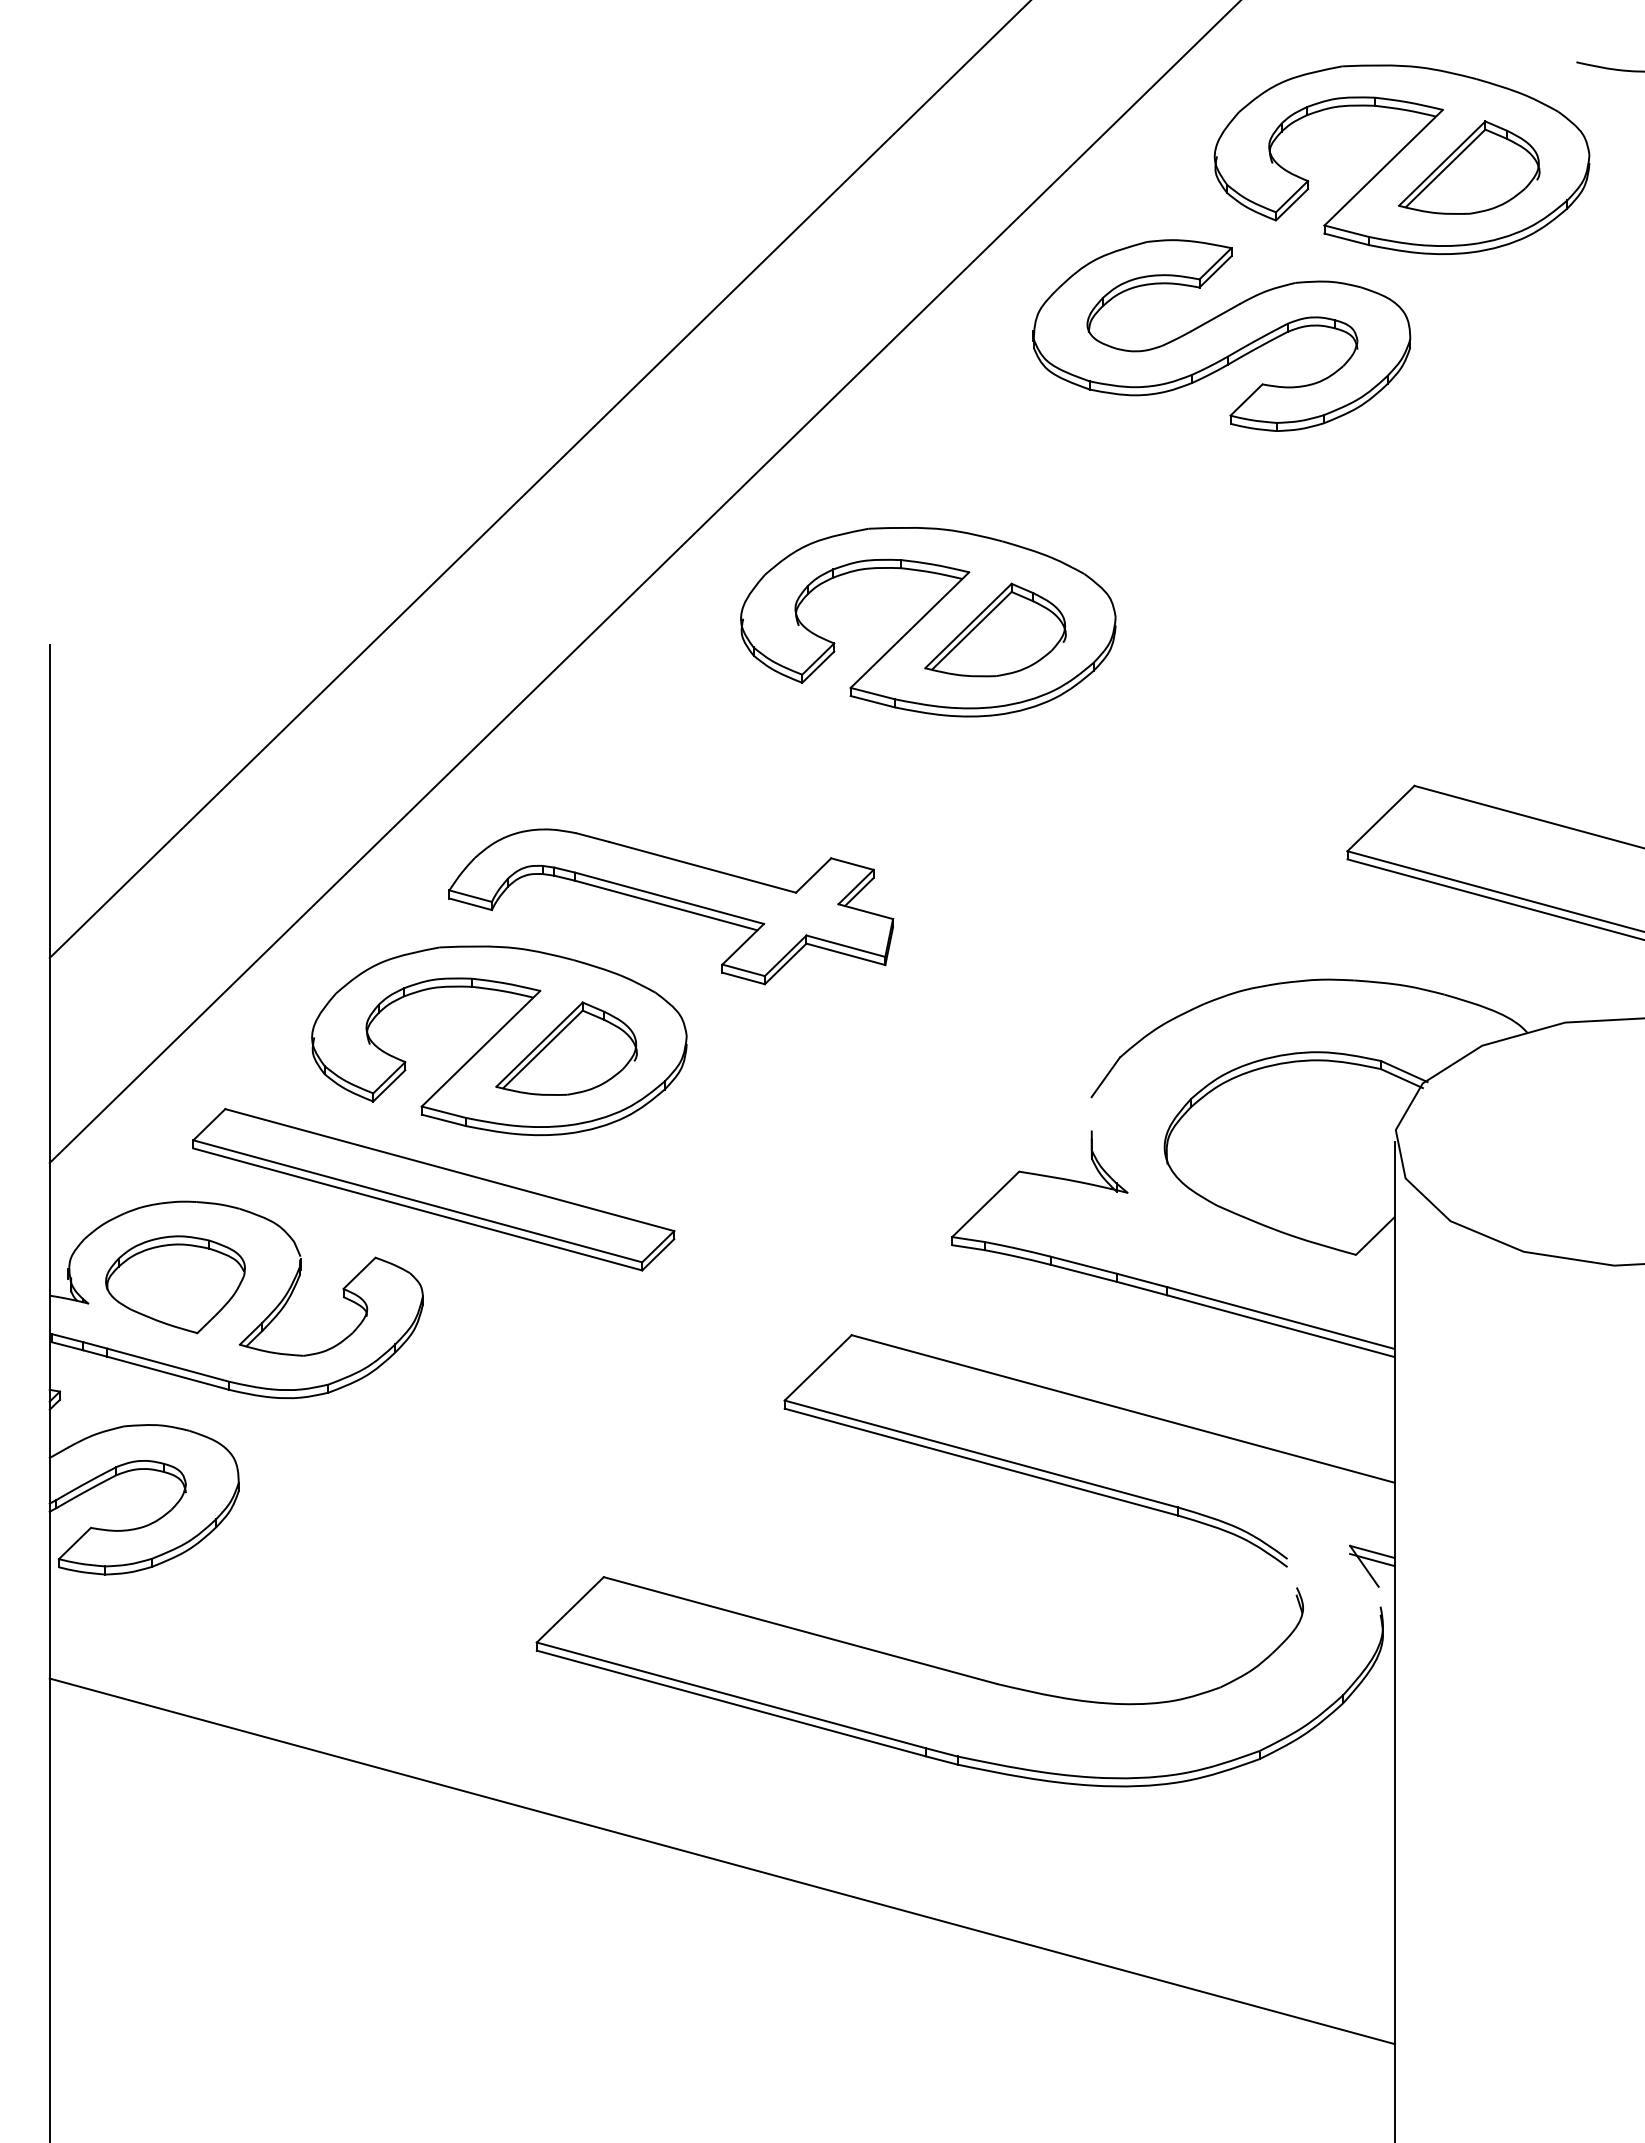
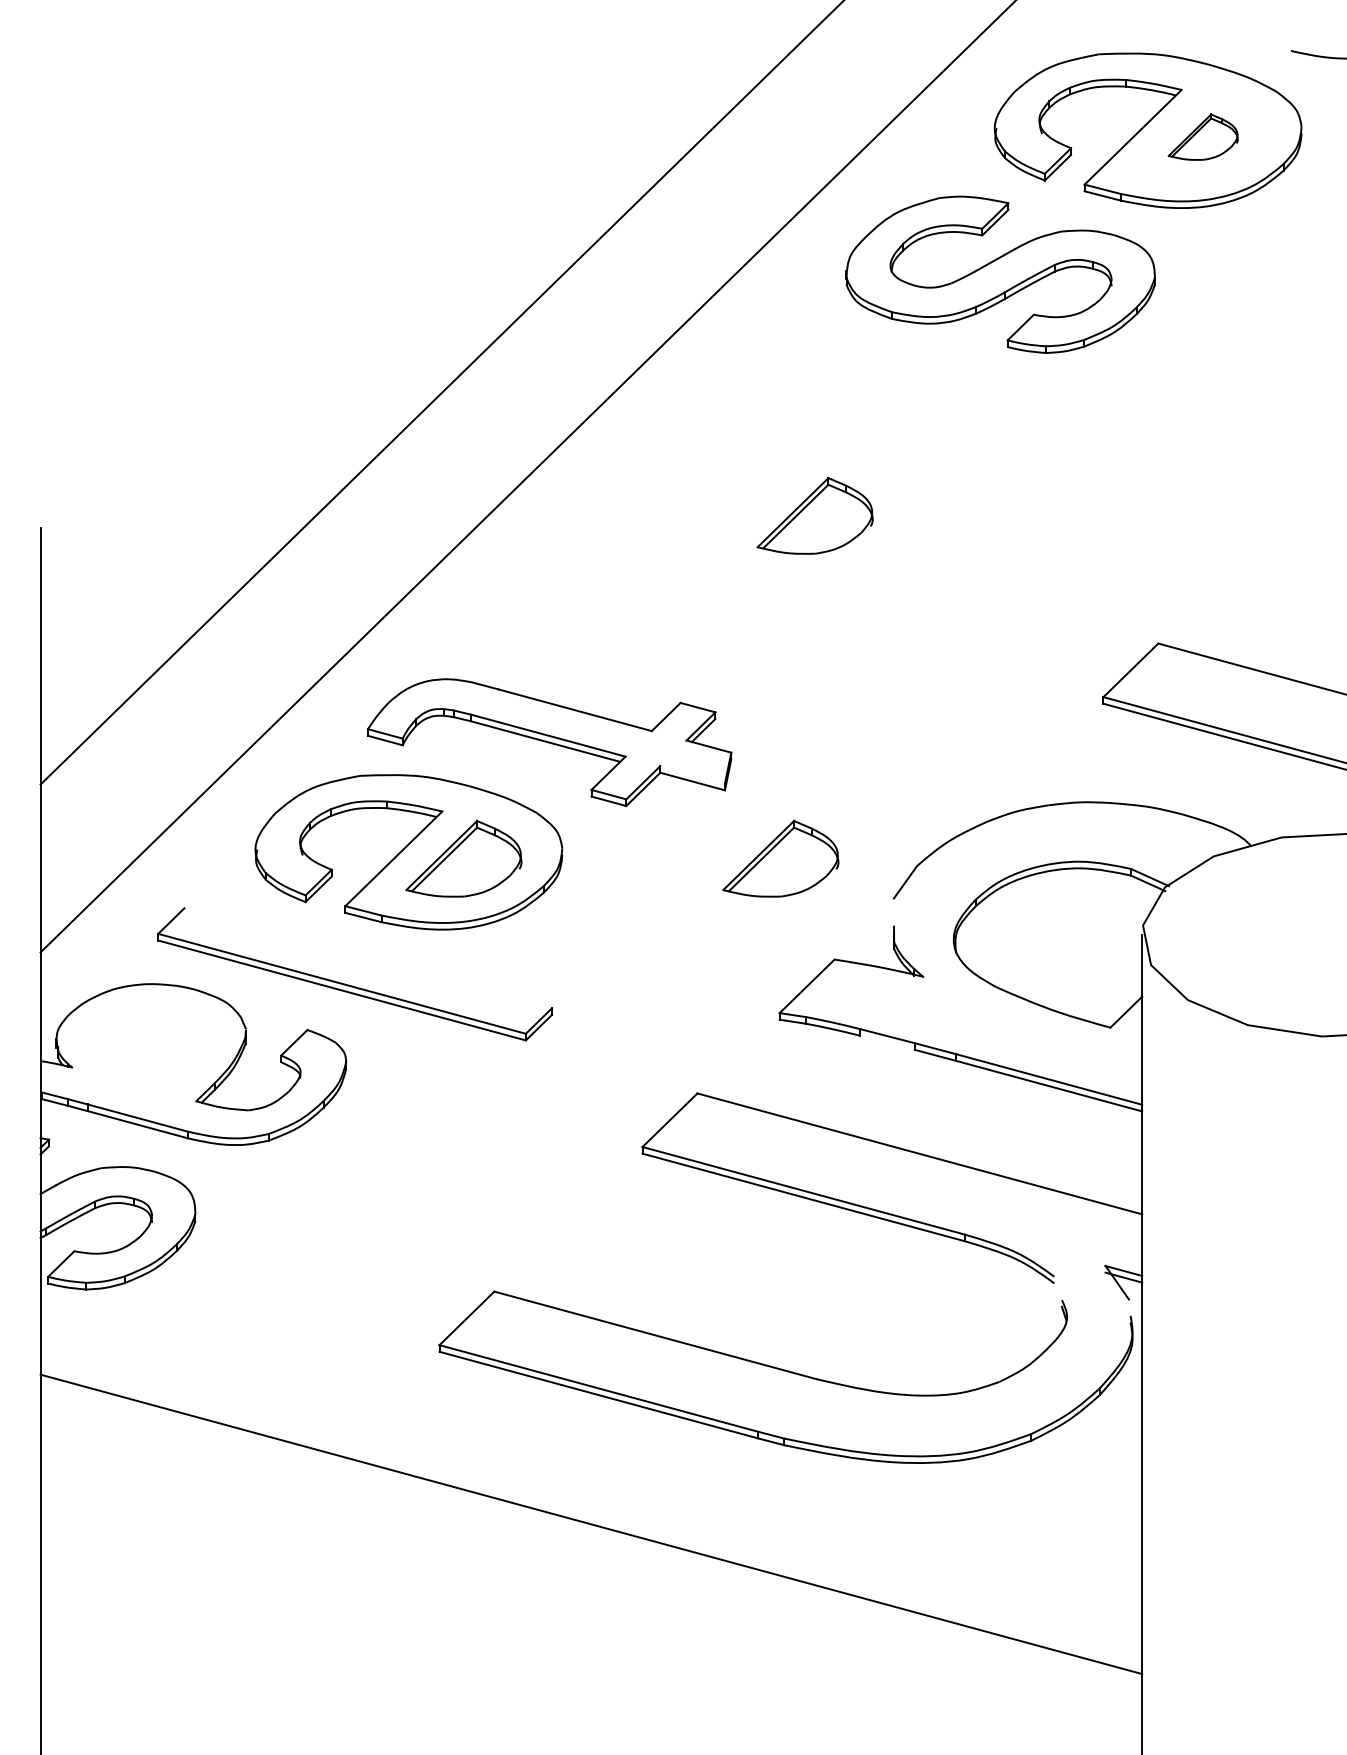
part: (1469, 167) -> (1203, 137), size x0.6
part: (928, 622) -> (760, 509), removed
line: (845, 945) -> (692, 774), removed
part: (953, 1048) -> (780, 858), added
line: (449, 1170) -> (368, 958), removed
line: (1083, 1272) -> (887, 1042), removed
part: (175, 1284) -> (143, 1051), removed

